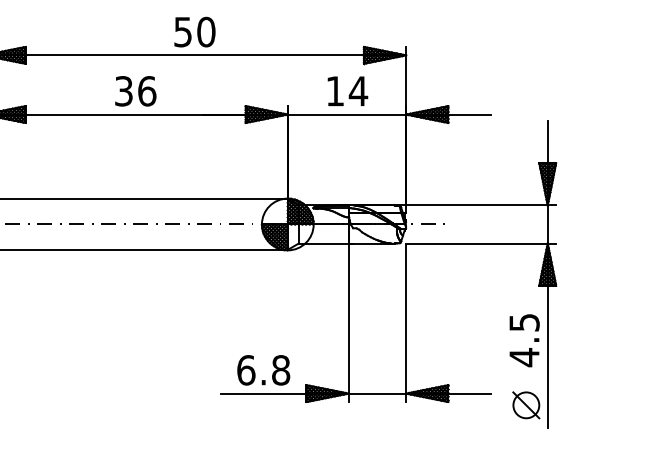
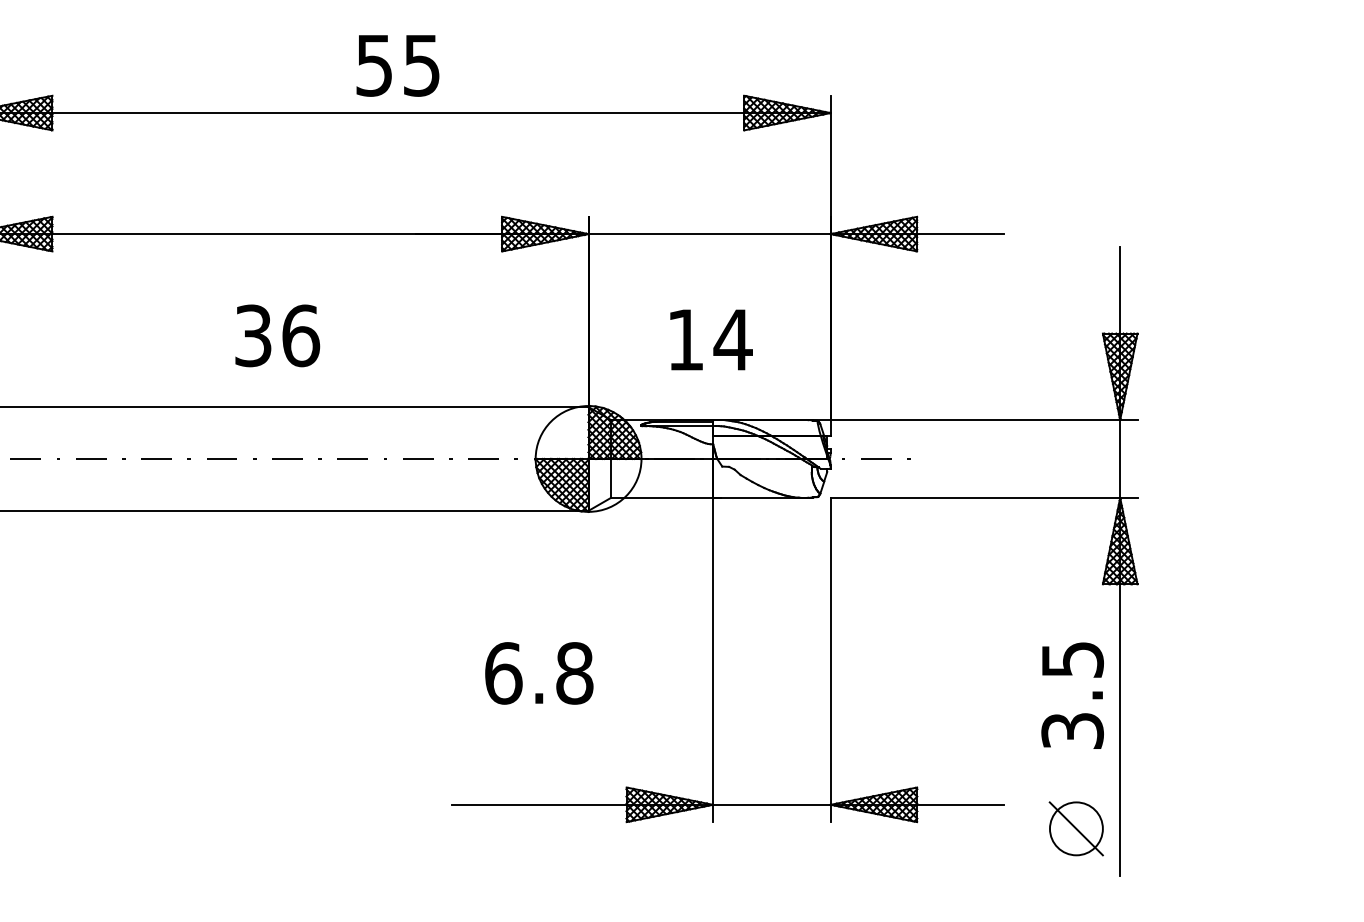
text: (206, 31) -> (422, 64), 50 -> 55
text: (347, 90) -> (710, 338), moved
text: (135, 91) -> (277, 336), moved
text: (524, 357) -> (1072, 730), 4.5 -> 3.5
text: (263, 370) -> (538, 673), moved

